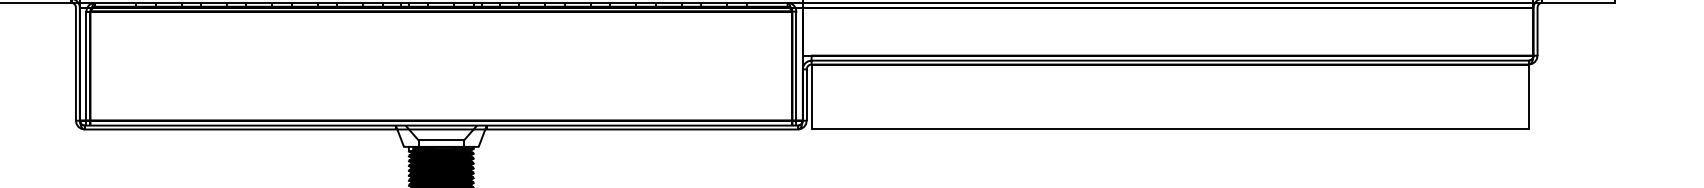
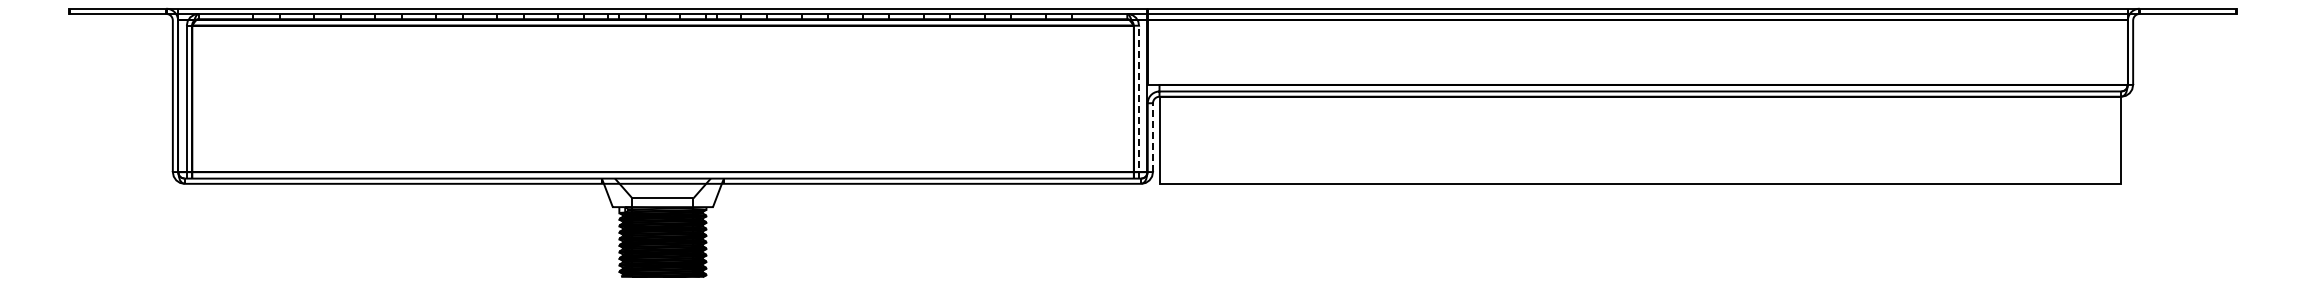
line: (796, 68) -> (1139, 101), solid -> dashed
line: (807, 94) -> (1153, 137), solid -> dashed

